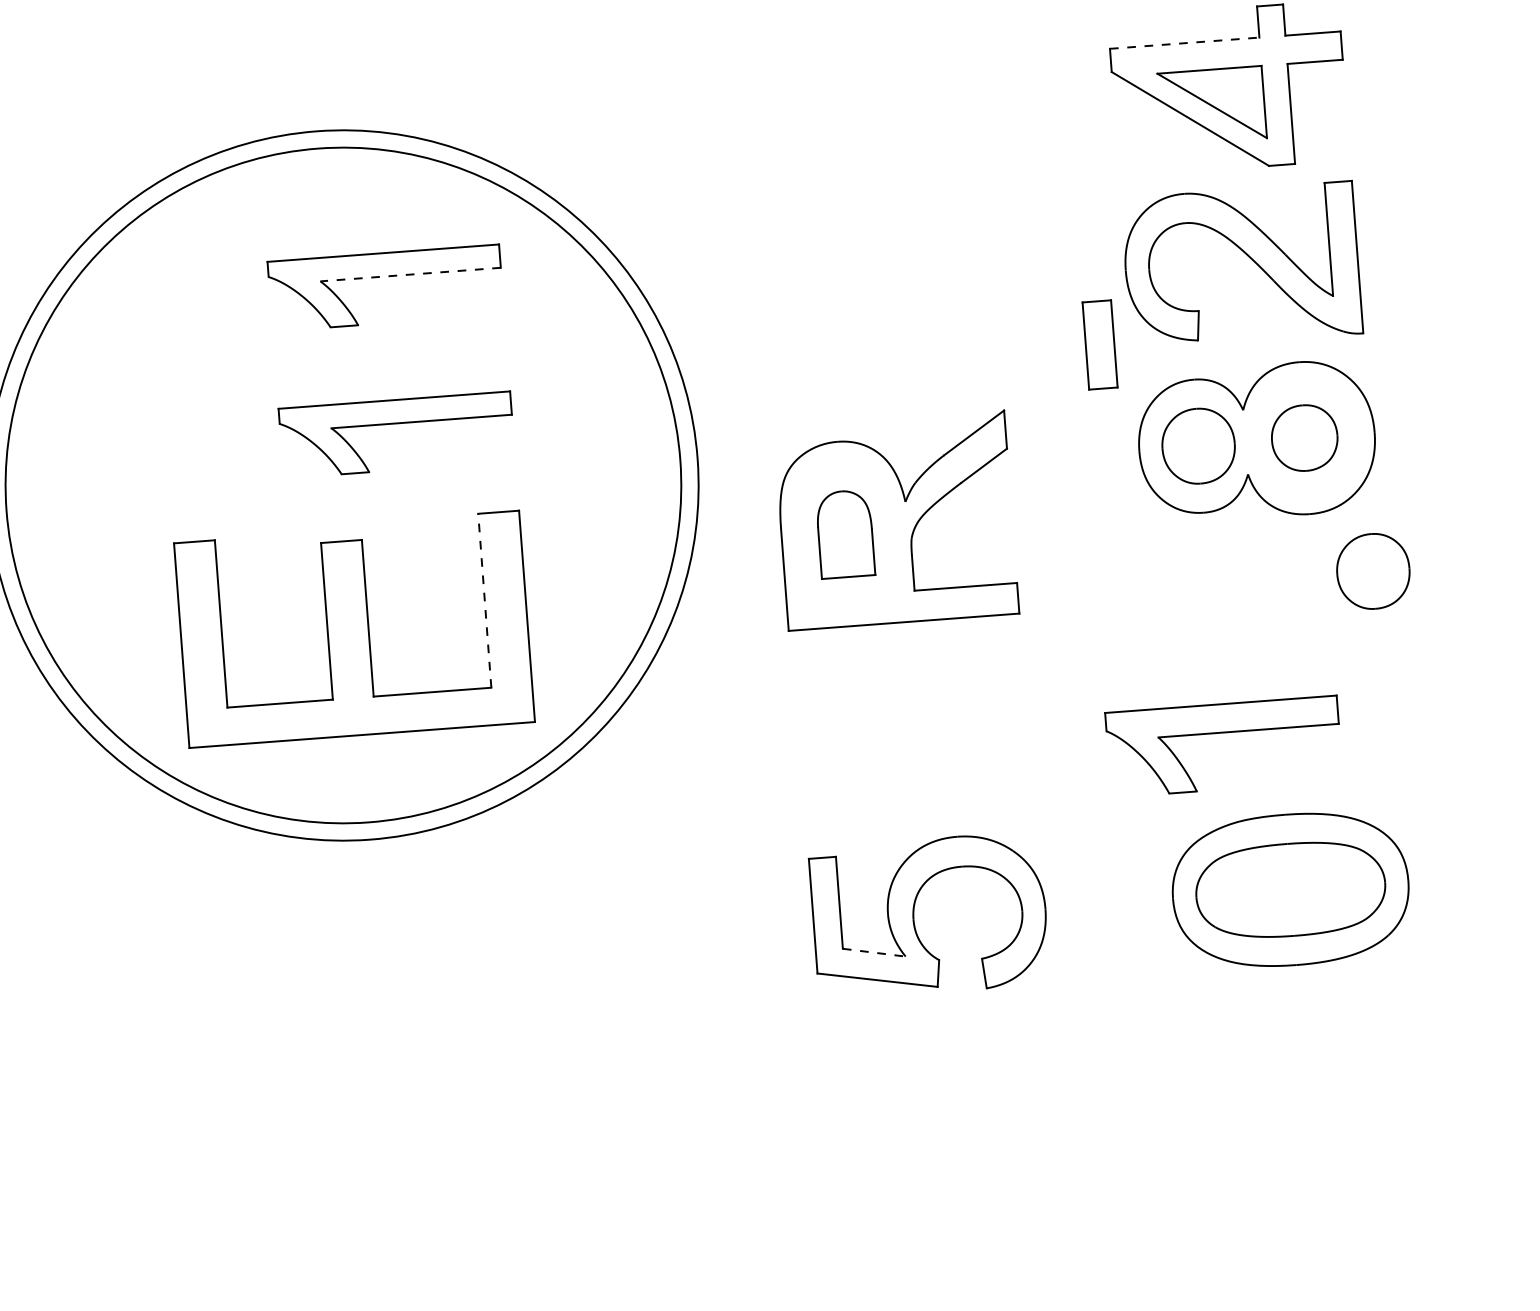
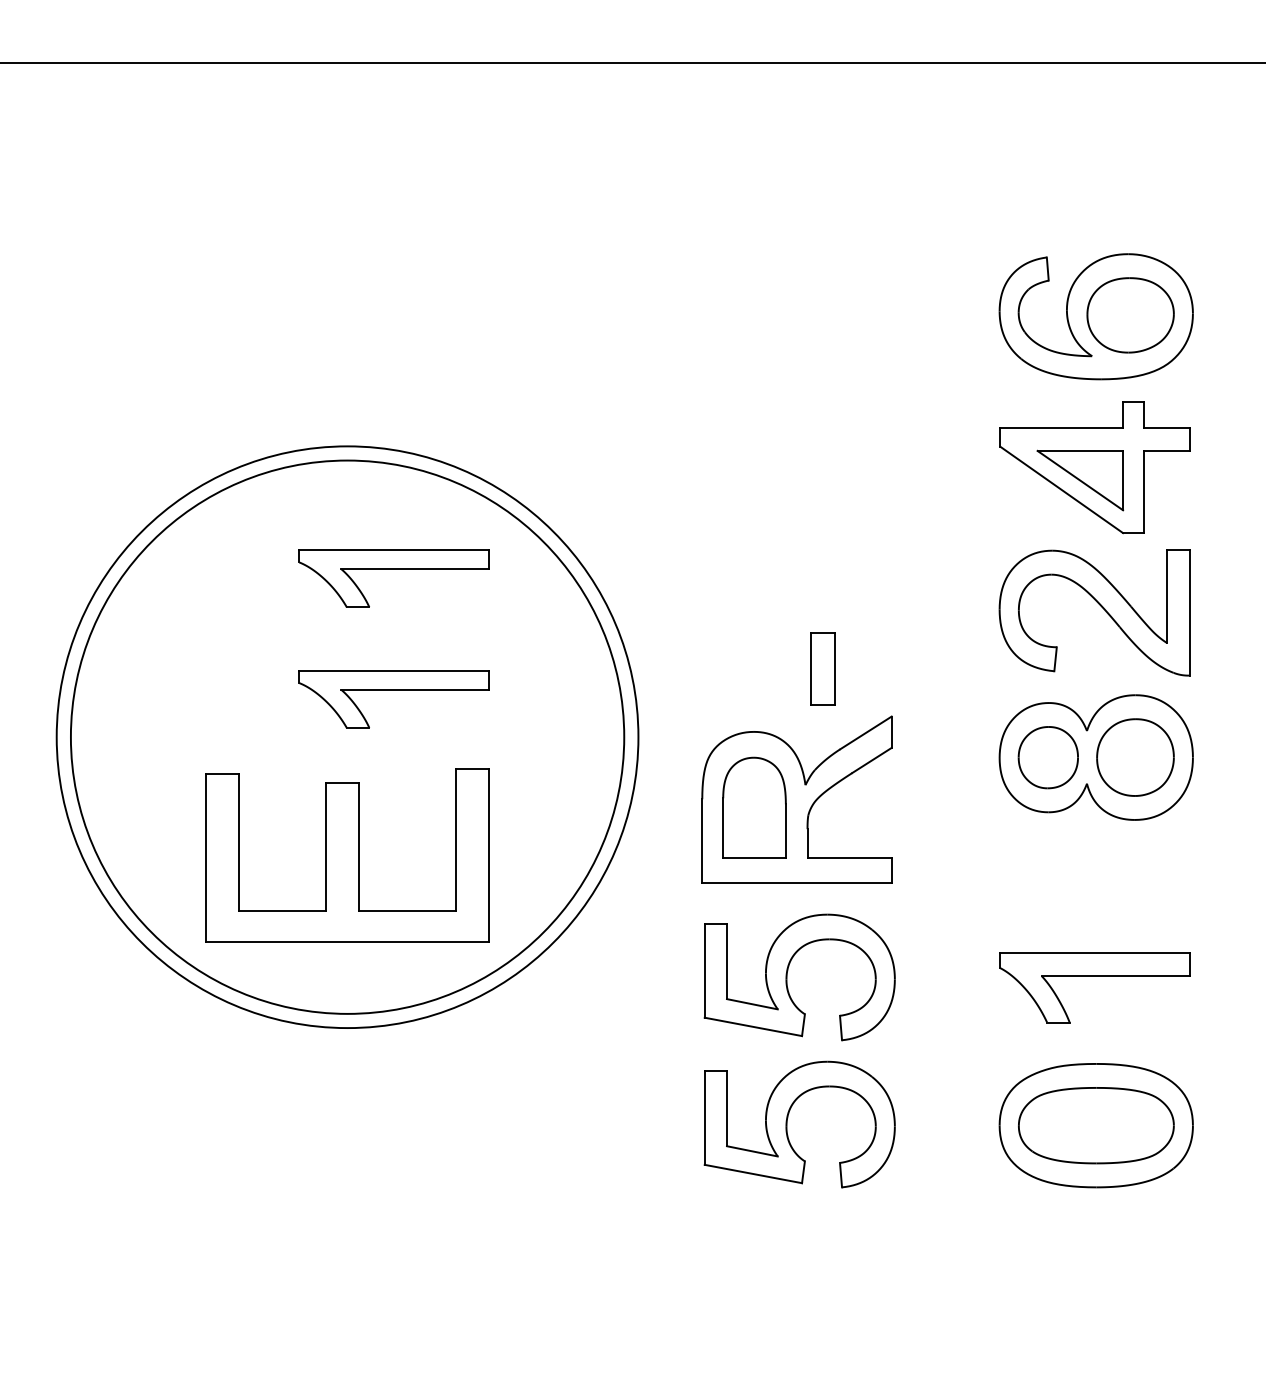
line: (1185, 42) -> (1062, 427), dashed -> solid
line: (409, 275) -> (414, 569), dashed -> solid
part: (1099, 344) -> (822, 668), moved
part: (1304, 438) -> (1135, 757), size x1.43
part: (845, 533) -> (754, 807), size x1.43
part: (1372, 571) -> (1182, 870), removed
line: (484, 600) -> (455, 839), dashed -> solid
part: (1222, 733) -> (1094, 976), moved
part: (901, 737) -> (787, 977), added
line: (874, 952) -> (752, 1151), dashed -> solid

